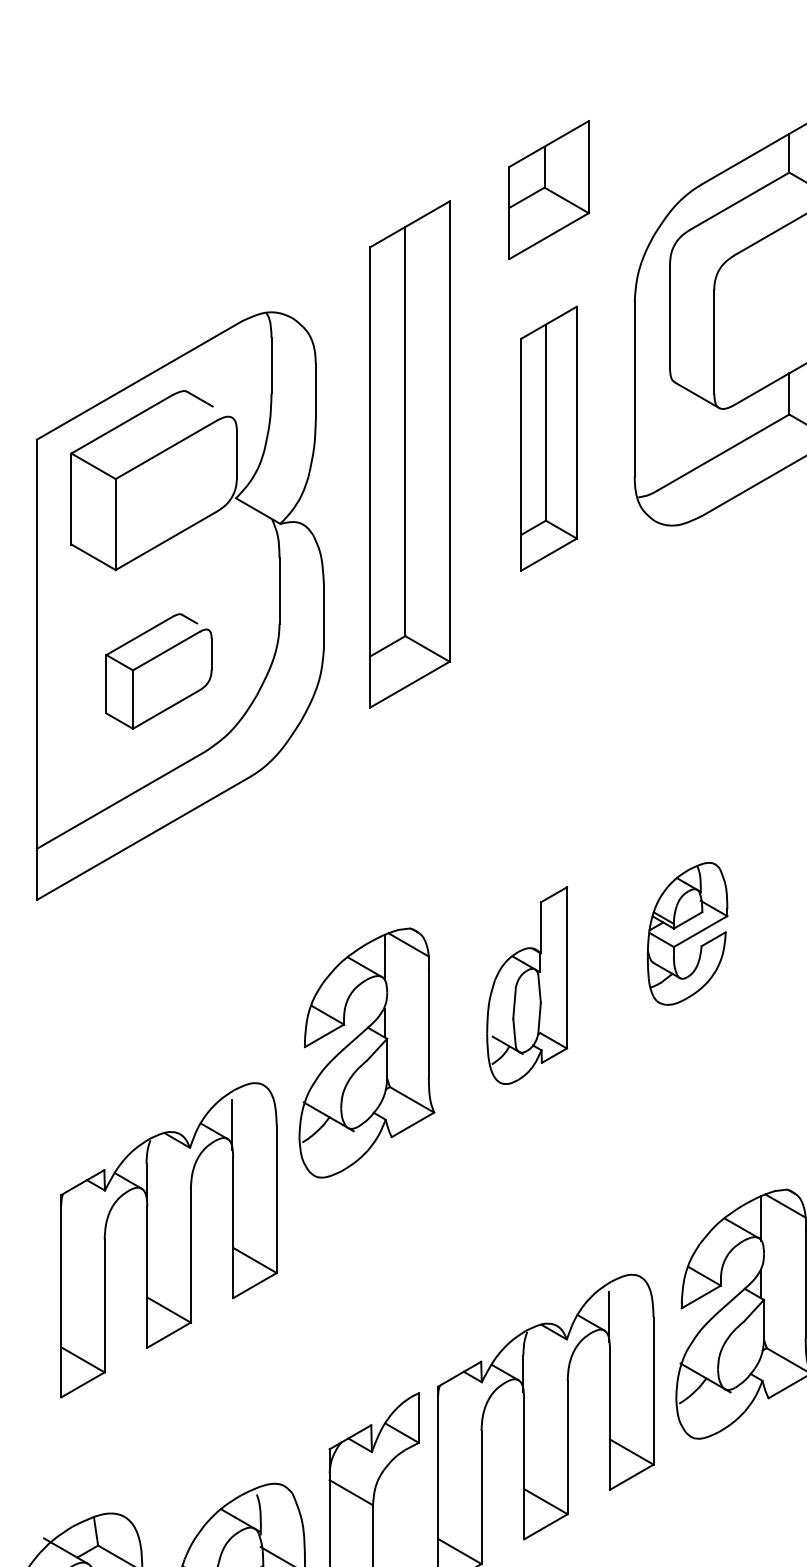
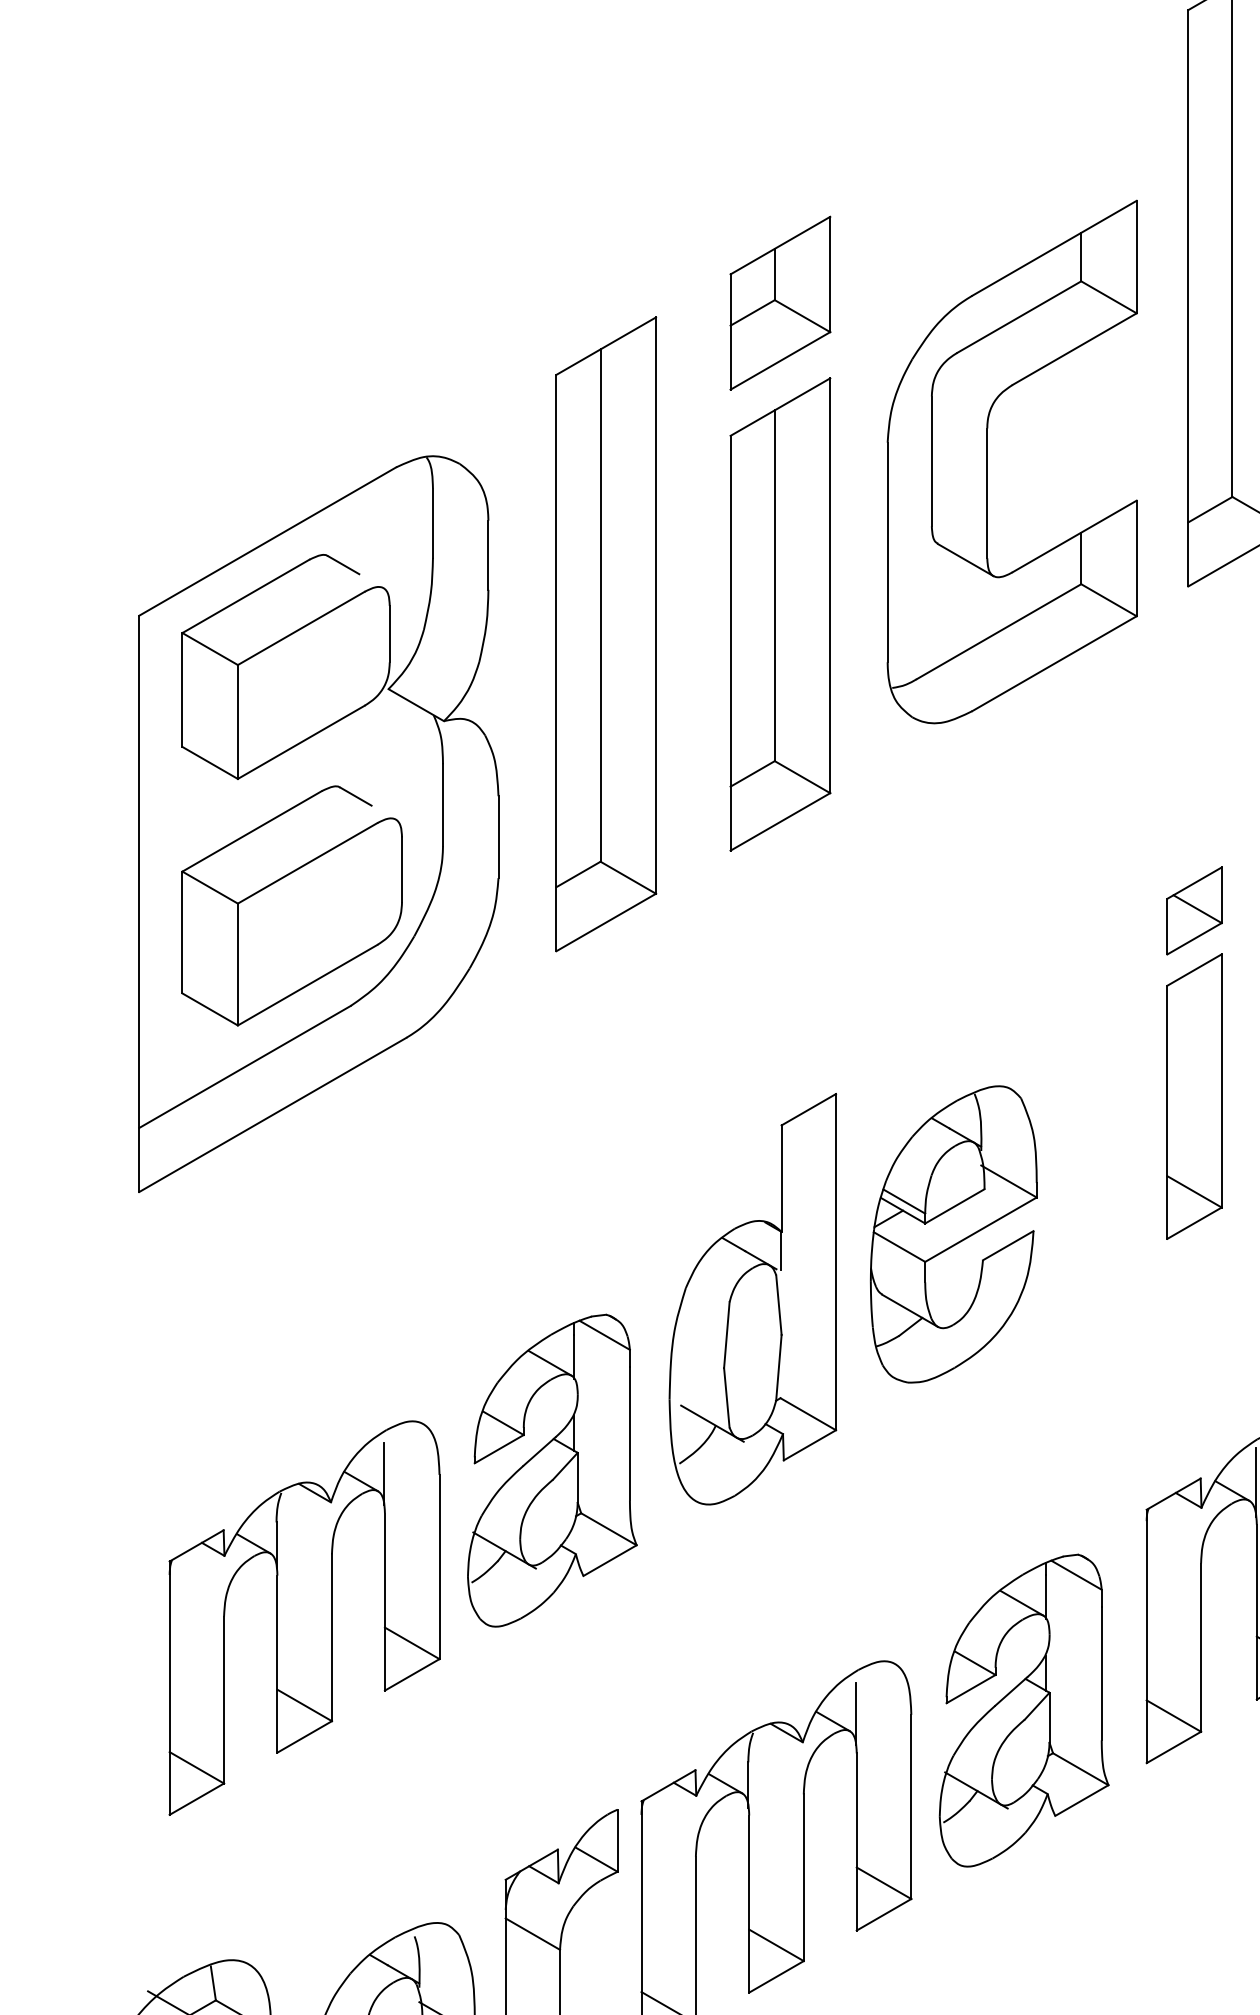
part: (549, 438) -> (780, 614), size x1.43
part: (158, 671) -> (291, 905), size x1.67
part: (687, 933) -> (953, 1234), size x1.67
part: (526, 985) -> (752, 1299), size x1.67
part: (366, 1052) -> (552, 1470), moved

